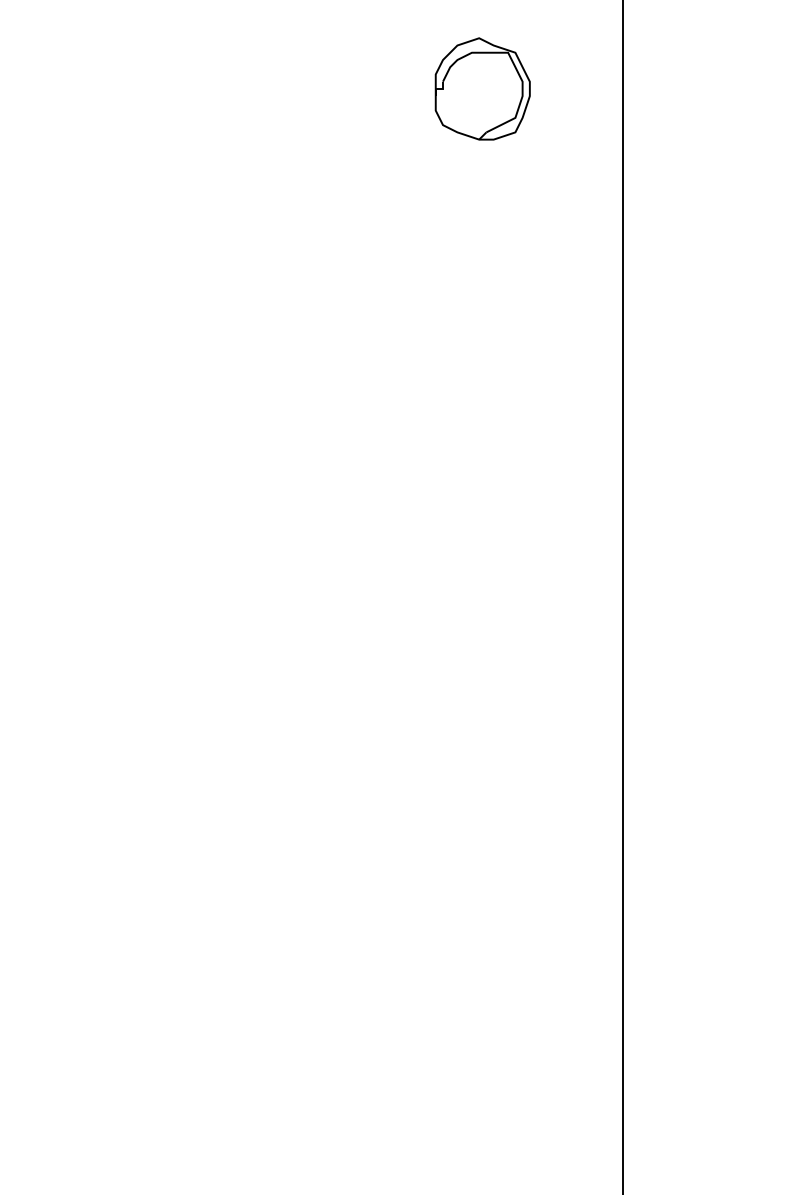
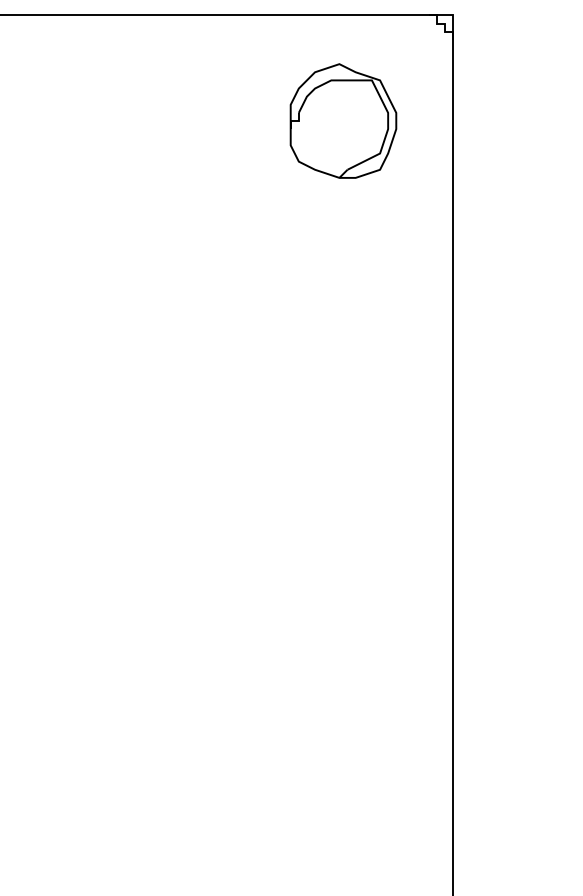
part: (482, 88) -> (343, 120), size x1.43

